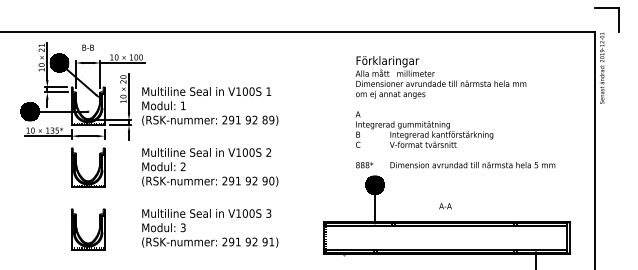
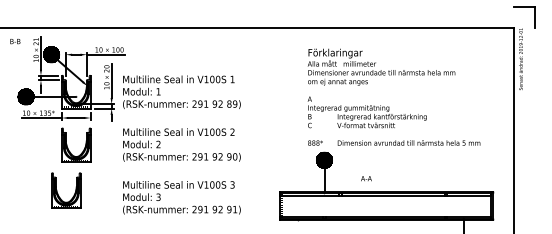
text: (88, 47) -> (15, 41), moved
text: (445, 206) -> (366, 178), moved
part: (97, 231) -> (74, 192), moved

